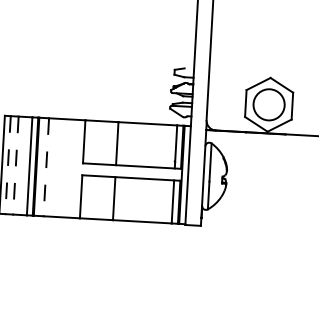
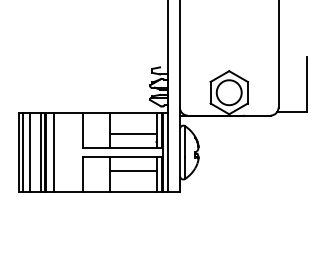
line: (145, 150) -> (132, 134), added
line: (8, 166) -> (23, 153), dashed -> solid
line: (15, 166) -> (29, 153), dashed -> solid
line: (46, 168) -> (54, 153), dashed -> solid
line: (142, 195) -> (132, 170), added

